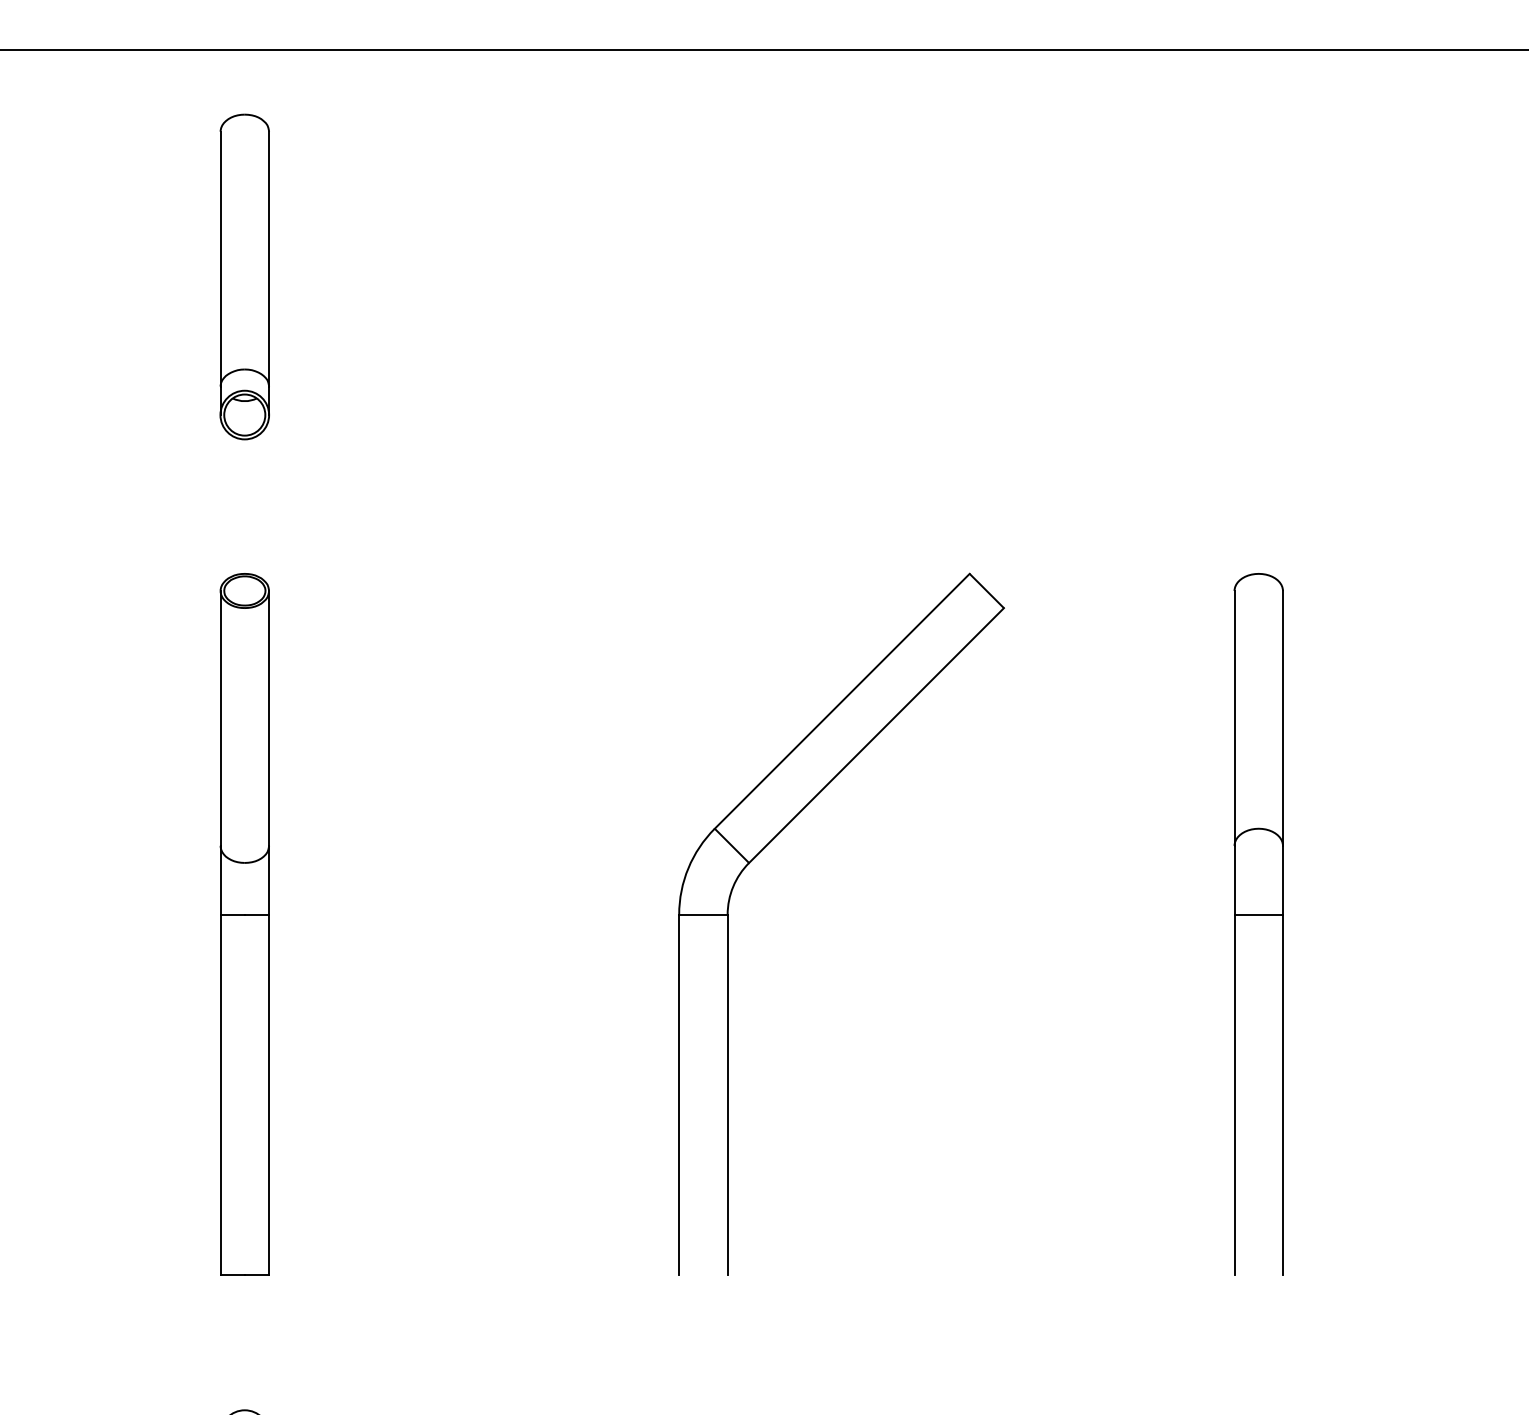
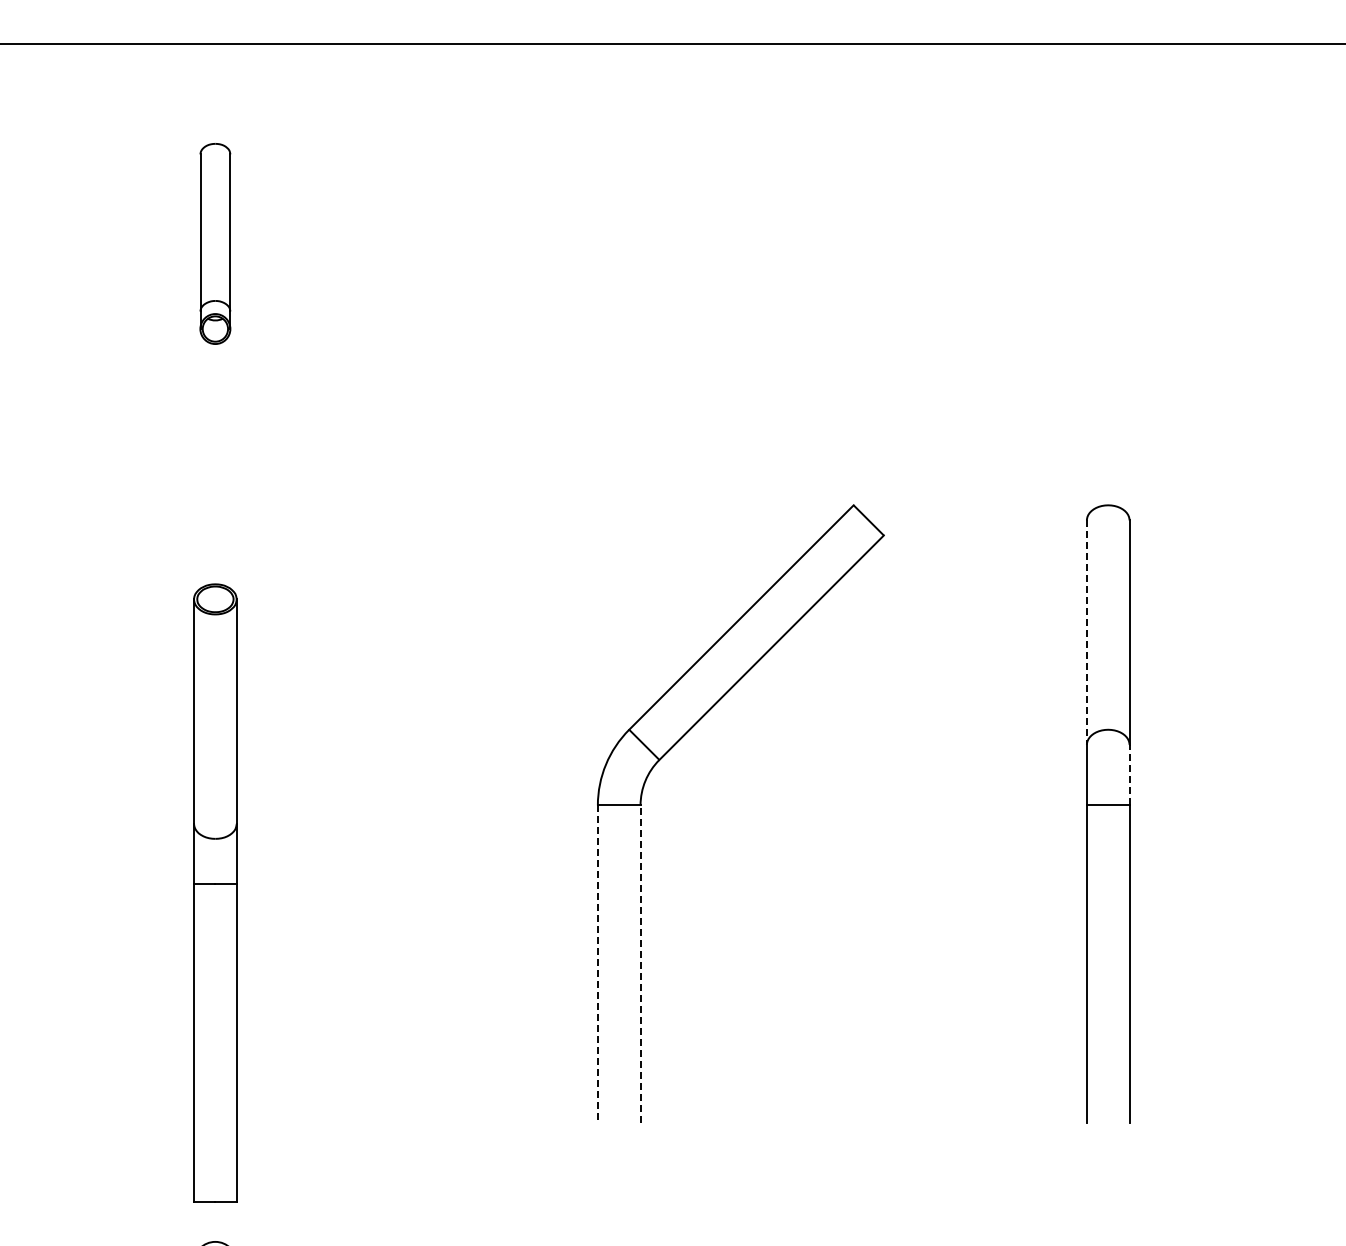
part: (244, 276) -> (215, 243), size x0.7
line: (1234, 719) -> (1086, 633), solid -> dashed
line: (1282, 879) -> (1129, 774), solid -> dashed
part: (244, 923) -> (215, 892), moved
line: (678, 1095) -> (597, 964), solid -> dashed
line: (727, 1095) -> (640, 964), solid -> dashed

